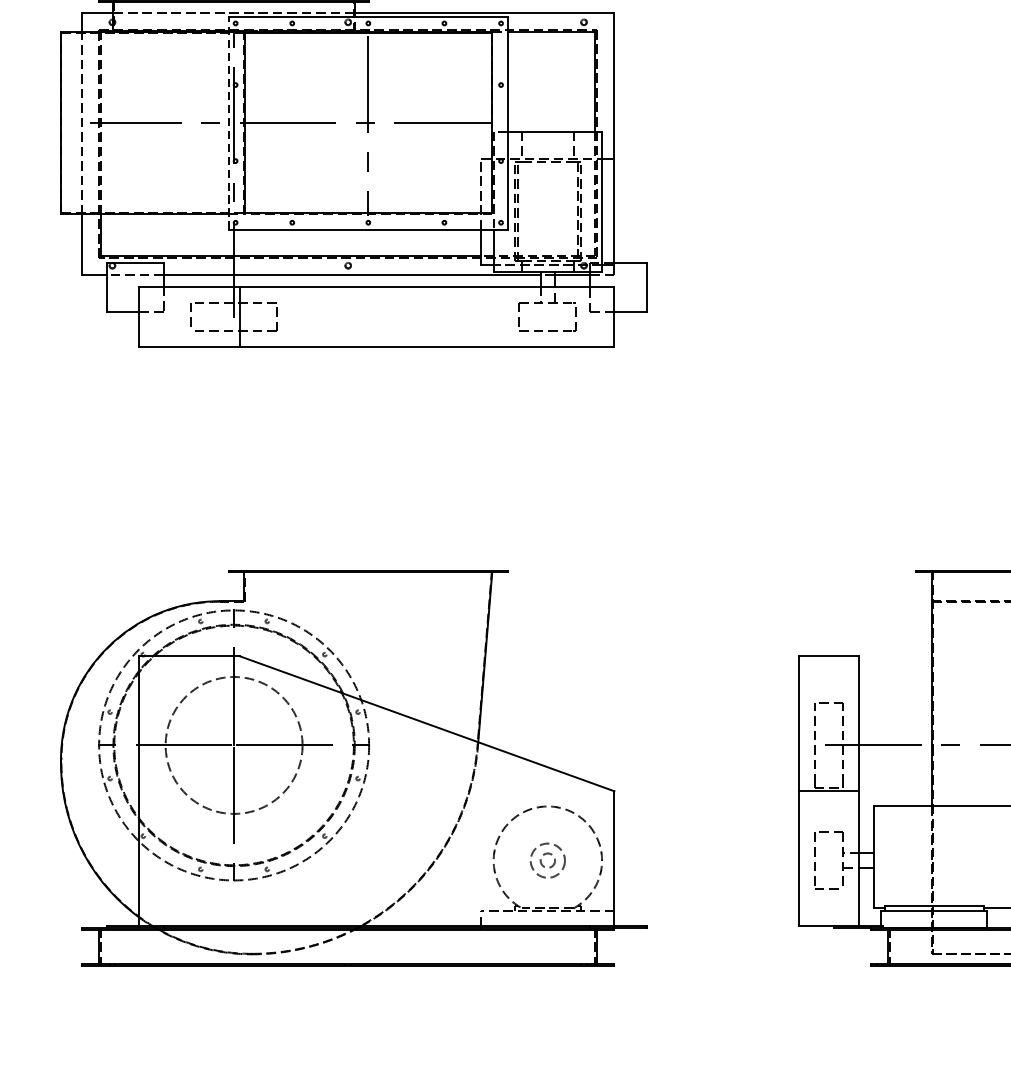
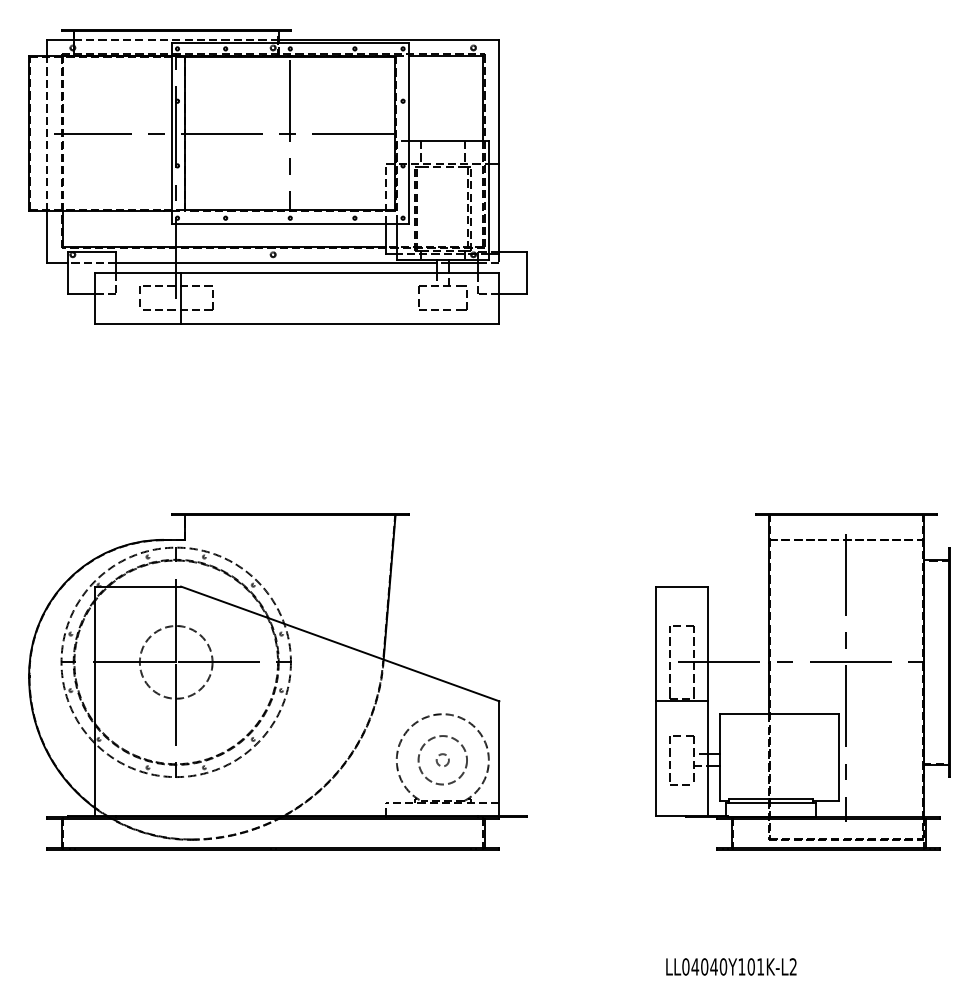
line: (228, 123) -> (171, 133), dashed -> solid
circle: (233, 745) -> (175, 662), size x0.62
circle: (547, 860) -> (442, 760), size x1.67

